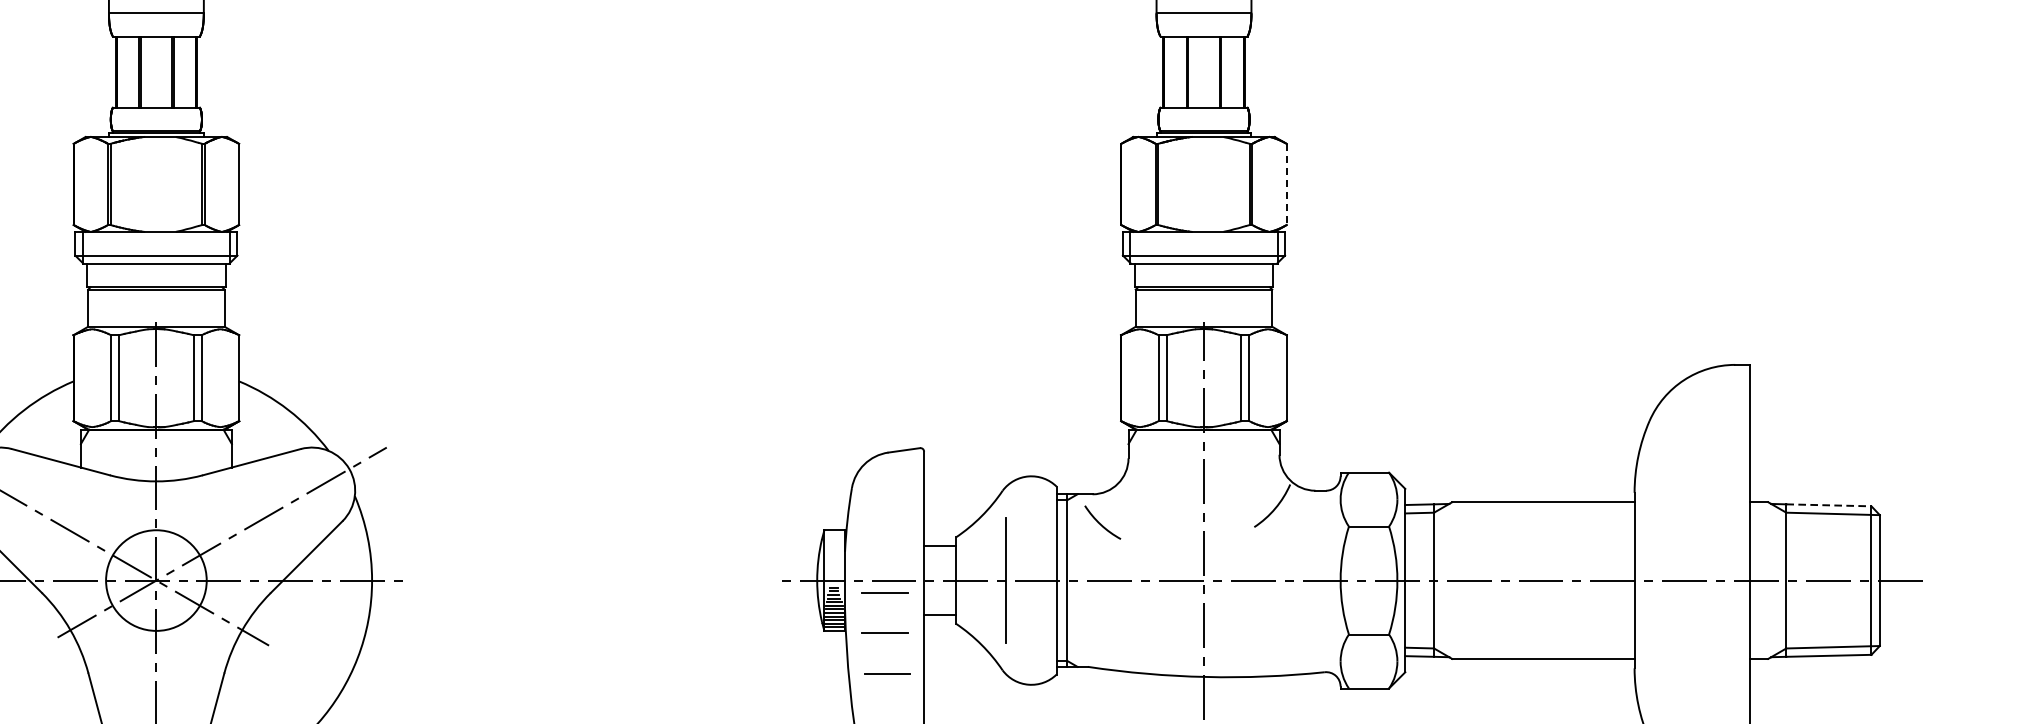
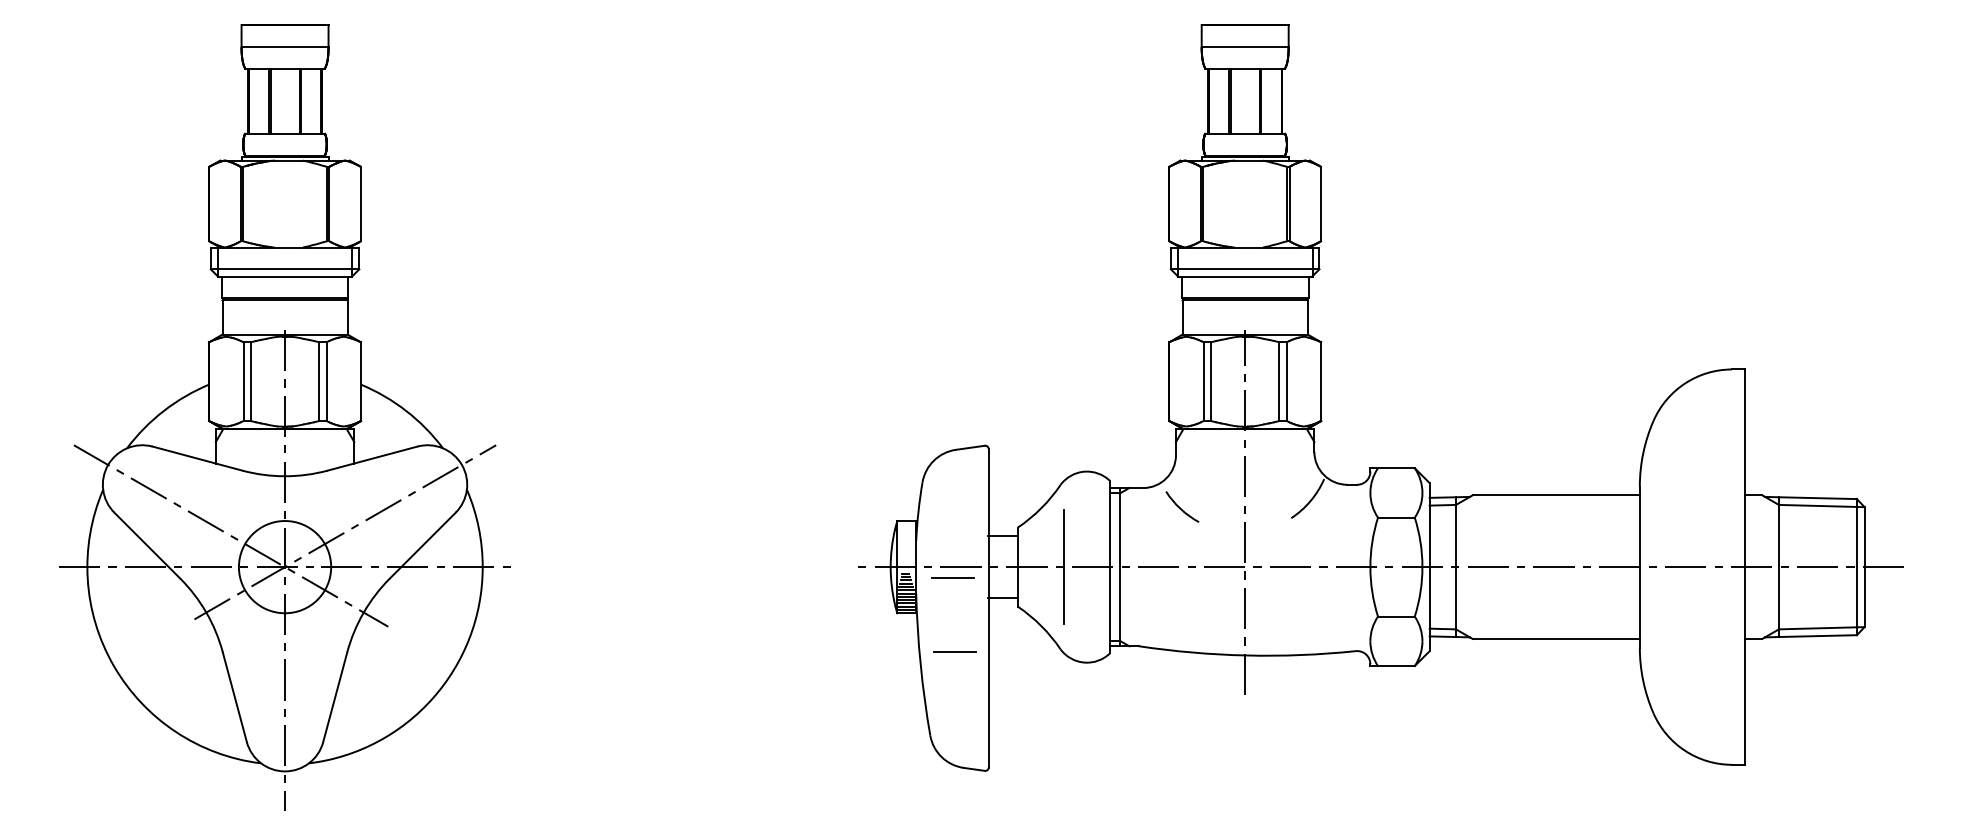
line: (1286, 184) -> (1320, 204), dashed -> solid
line: (1829, 505) -> (1818, 498), dashed -> solid
arc: (1100, 523) -> (1180, 507), moved
line: (884, 632) -> (952, 614), removed

